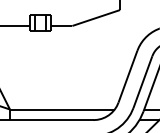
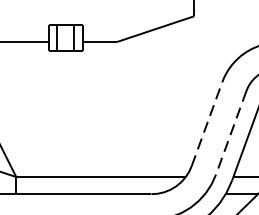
line: (127, 76) -> (206, 123), solid -> dashed
line: (142, 82) -> (230, 133), solid -> dashed

